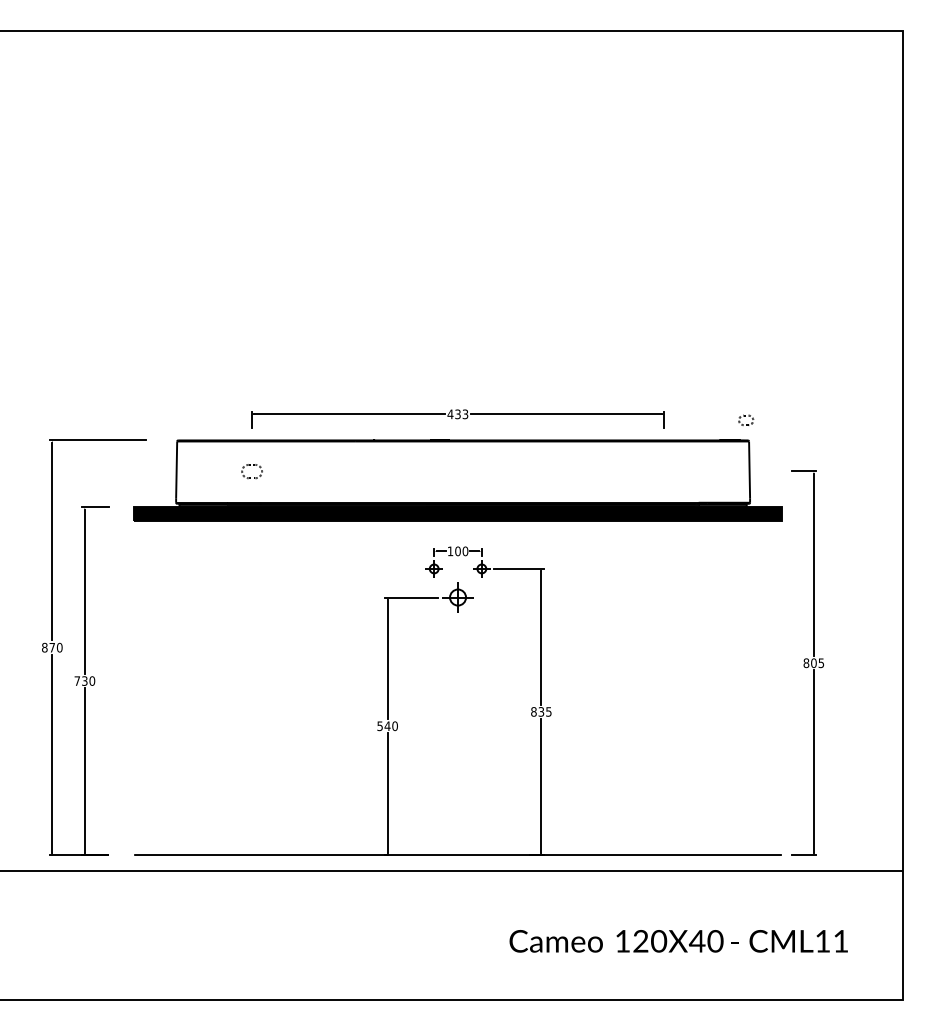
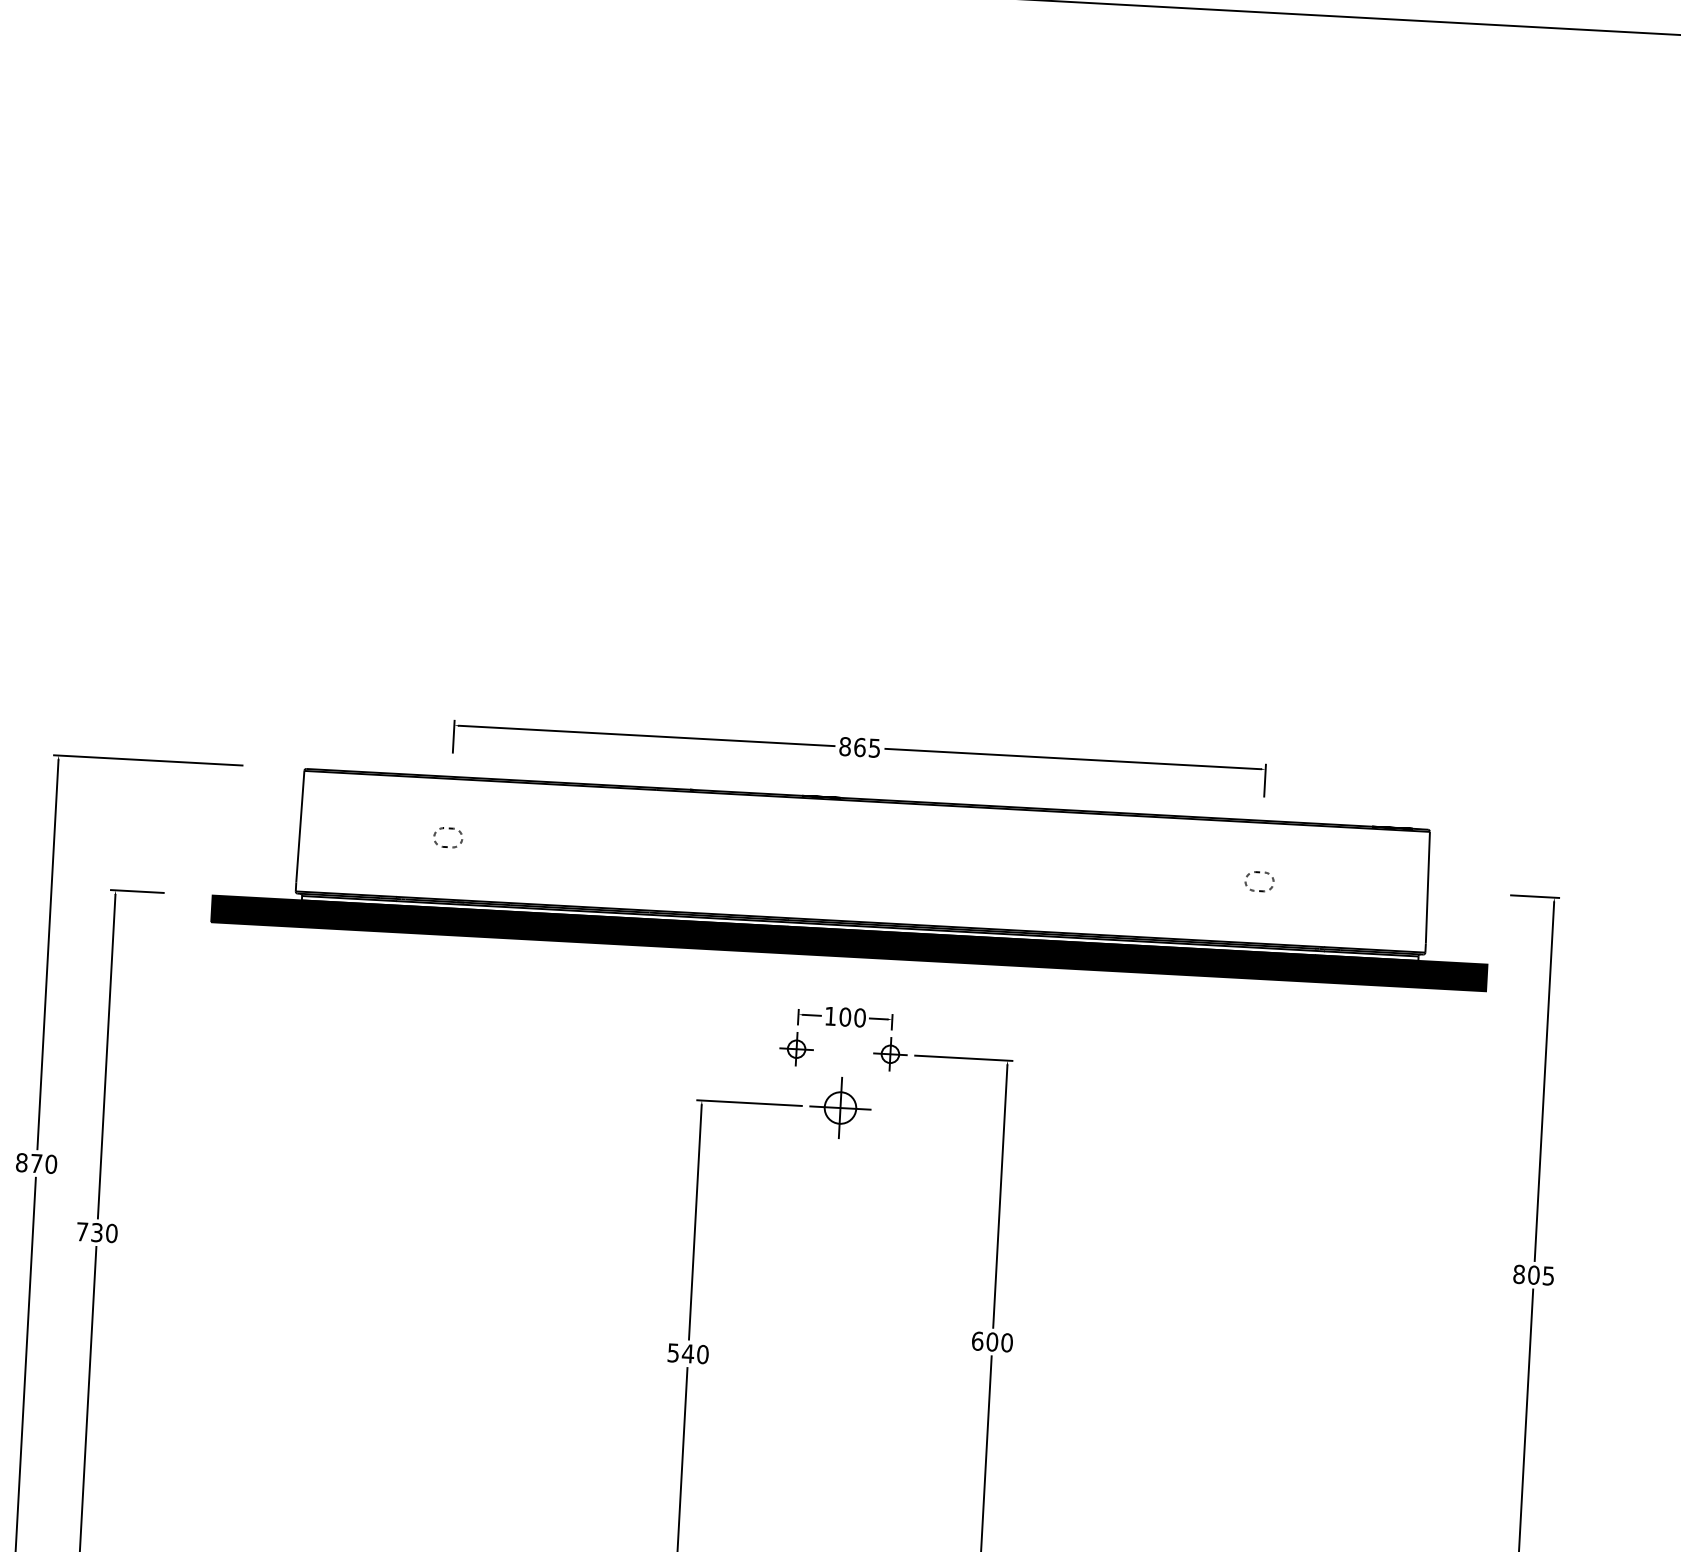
text: (457, 414) -> (858, 747), 433 -> 865
part: (746, 419) -> (1260, 879), moved
part: (251, 470) -> (447, 835), size x0.71
text: (541, 711) -> (992, 1341), 835 -> 600

